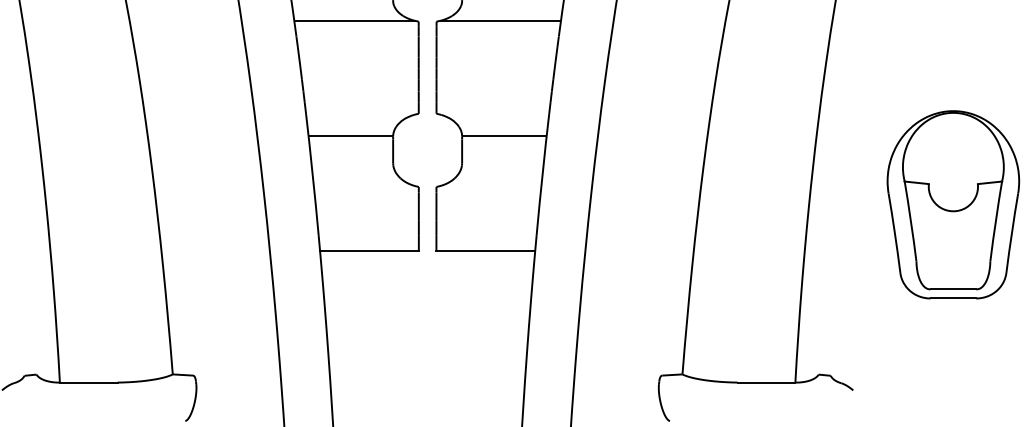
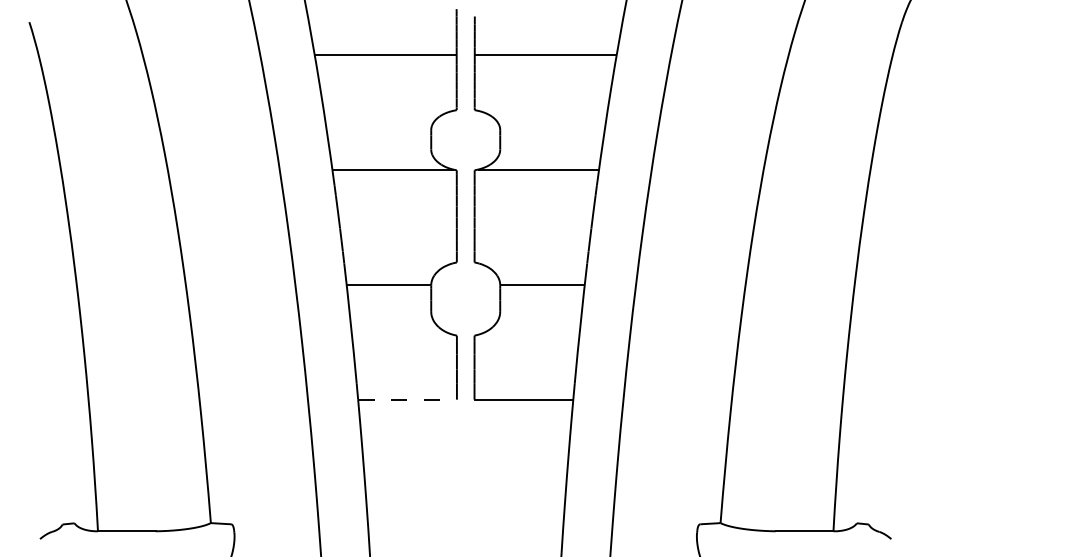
part: (953, 204) -> (991, 353), removed
line: (370, 250) -> (408, 399), solid -> dashed

